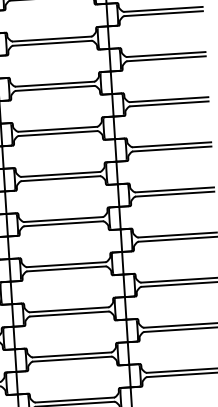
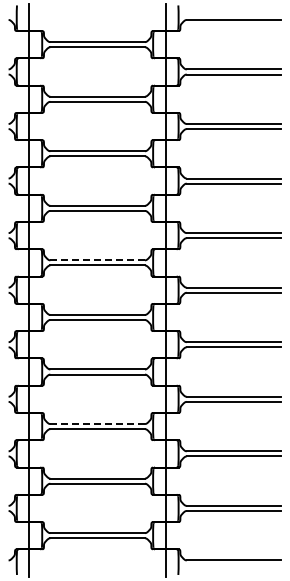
line: (61, 174) -> (98, 260), solid -> dashed
line: (69, 310) -> (98, 424), solid -> dashed

